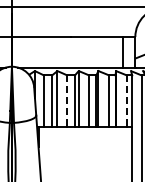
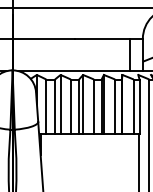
line: (67, 101) -> (71, 107), dashed -> solid
line: (126, 101) -> (133, 107), dashed -> solid

